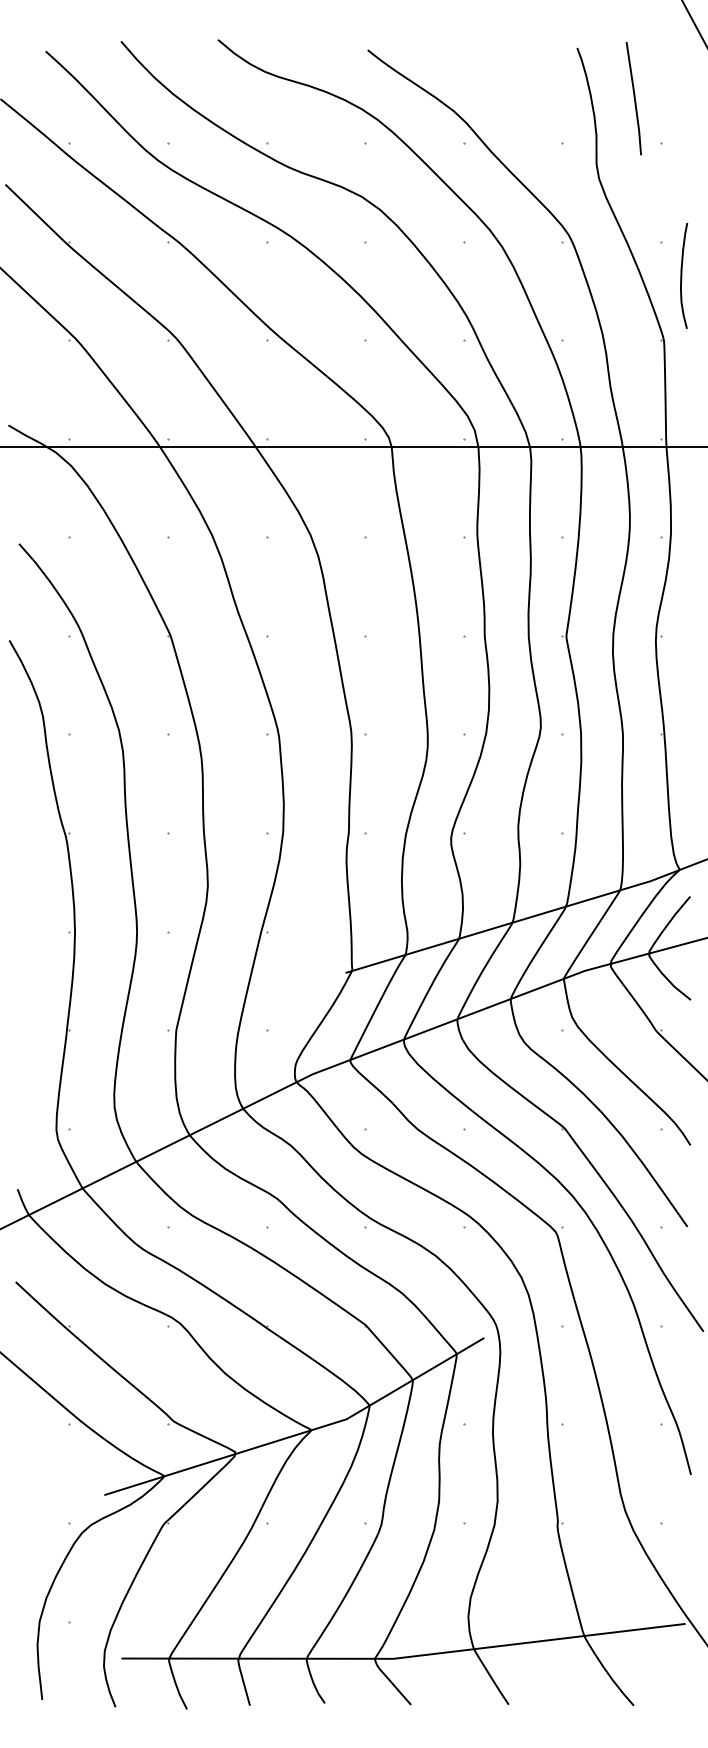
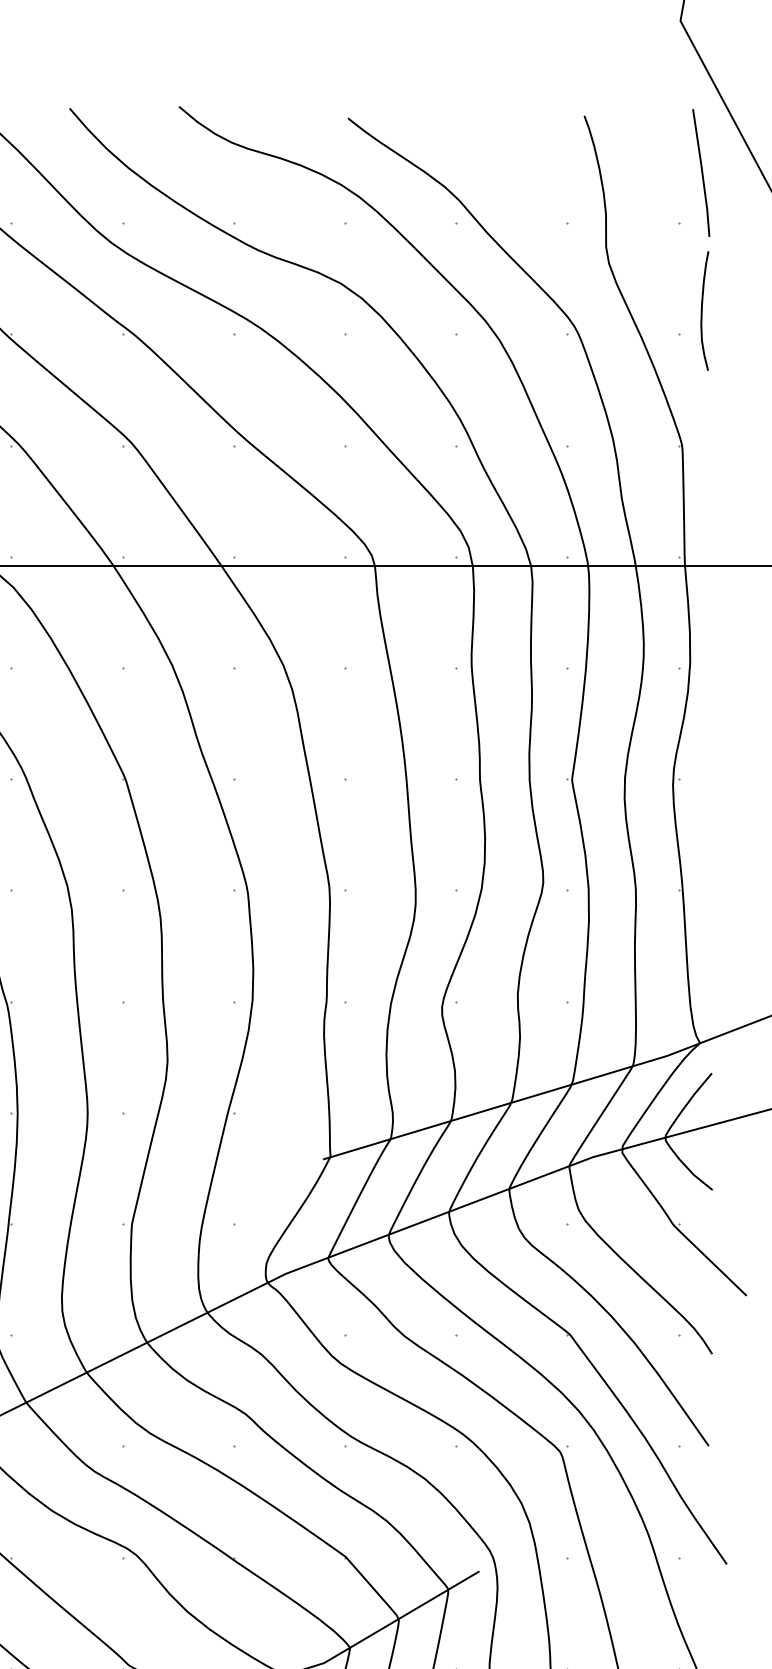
line: (633, 97) -> (700, 171), moved
curve: (682, 275) -> (703, 310), moved

